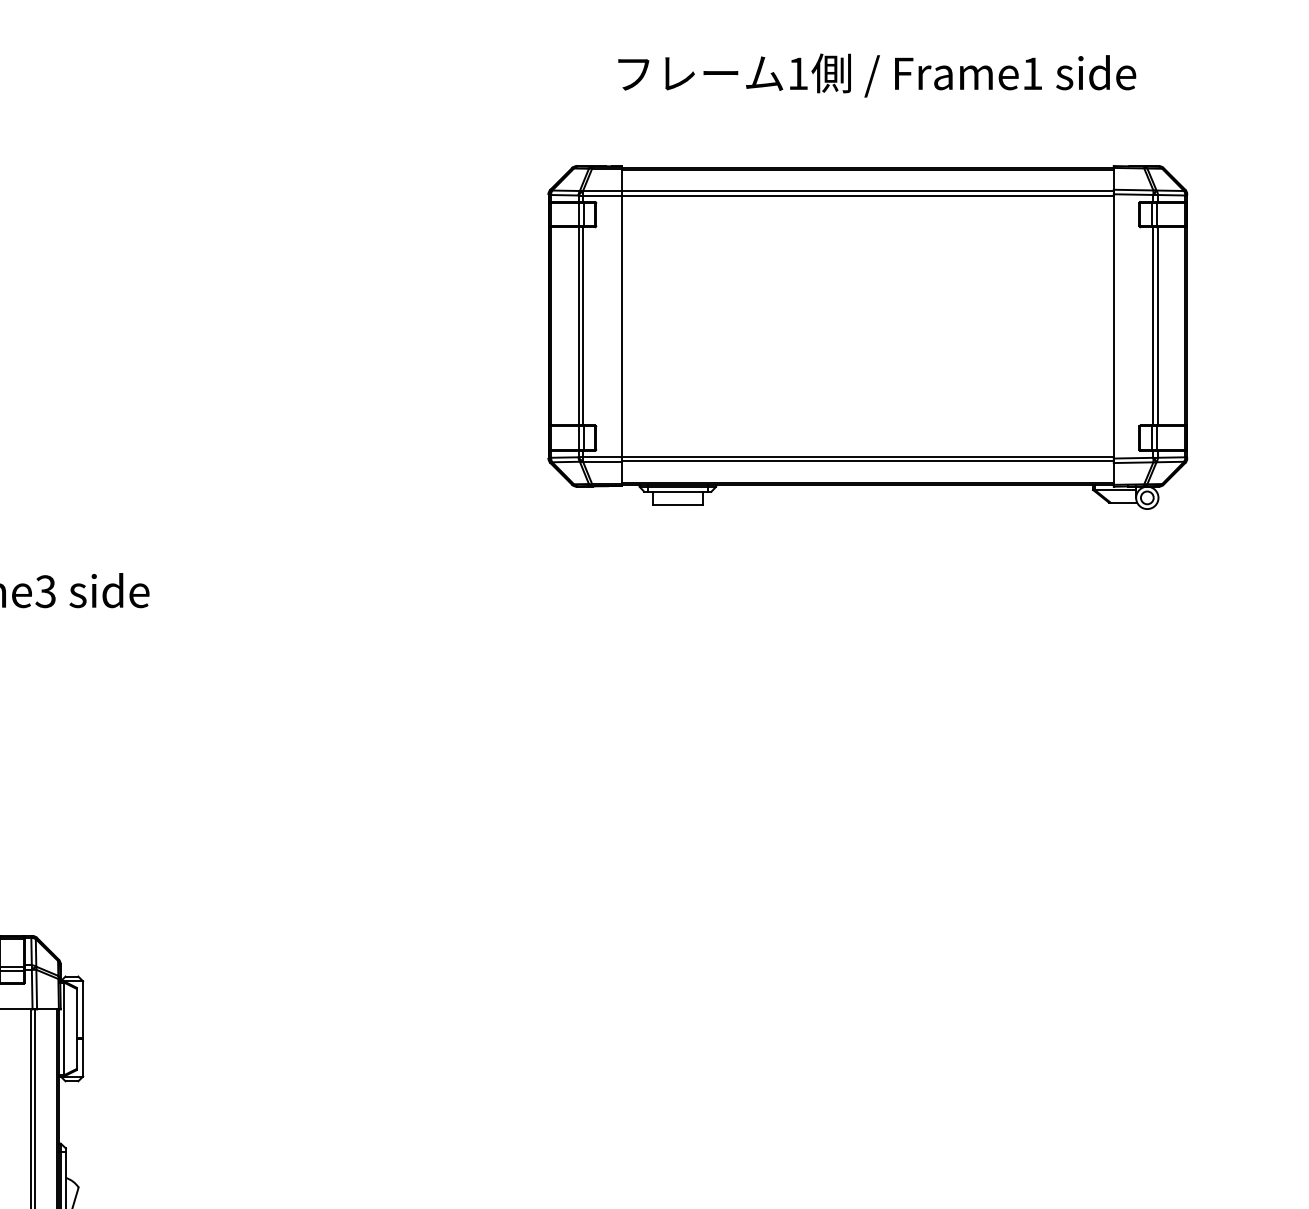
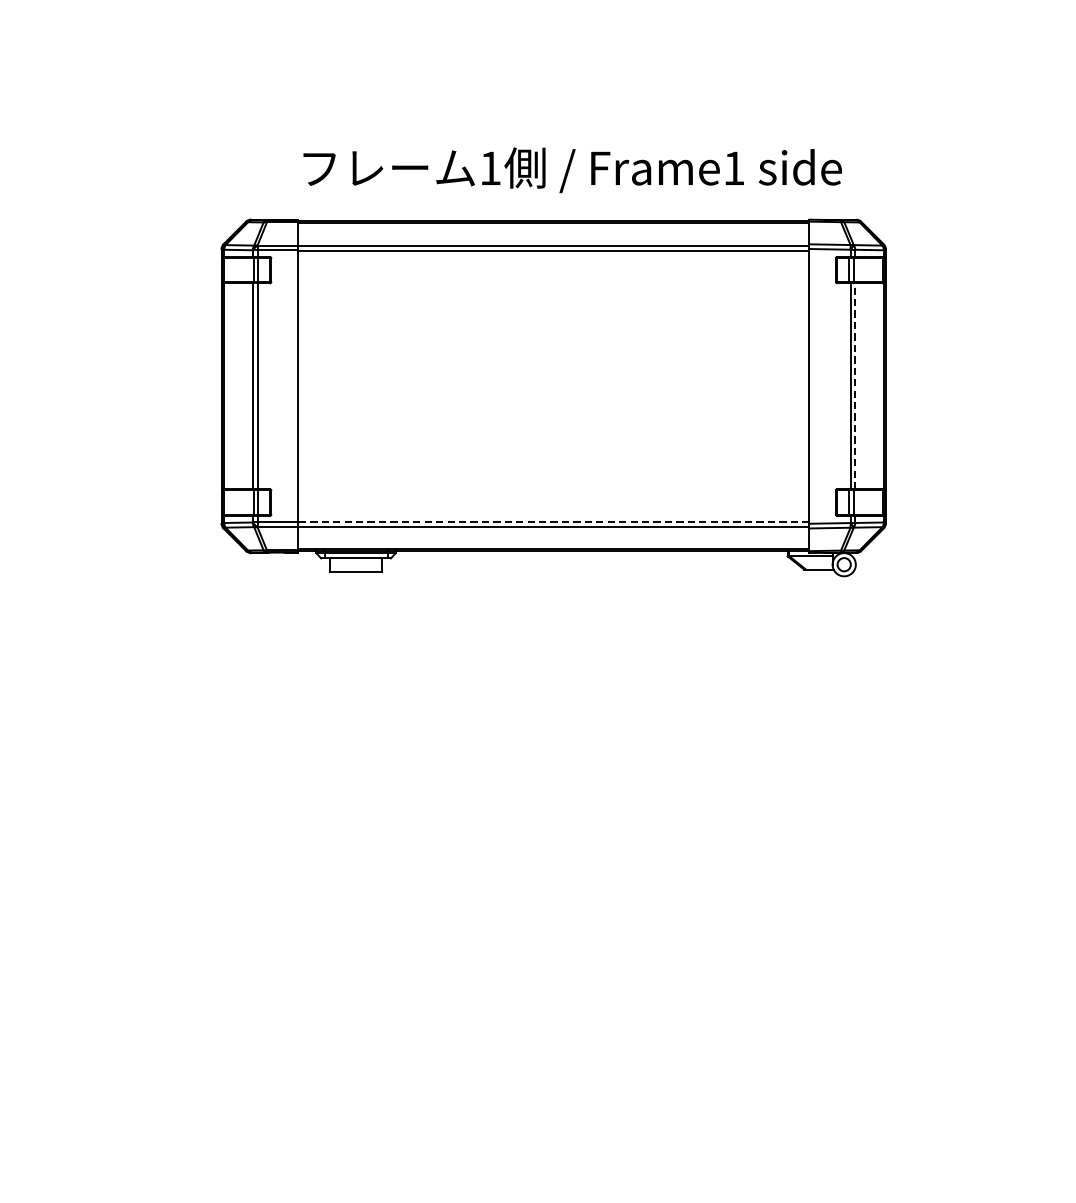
text: (877, 75) -> (573, 170), moved
line: (1157, 325) -> (854, 385), solid -> dashed
line: (867, 456) -> (553, 521), solid -> dashed

